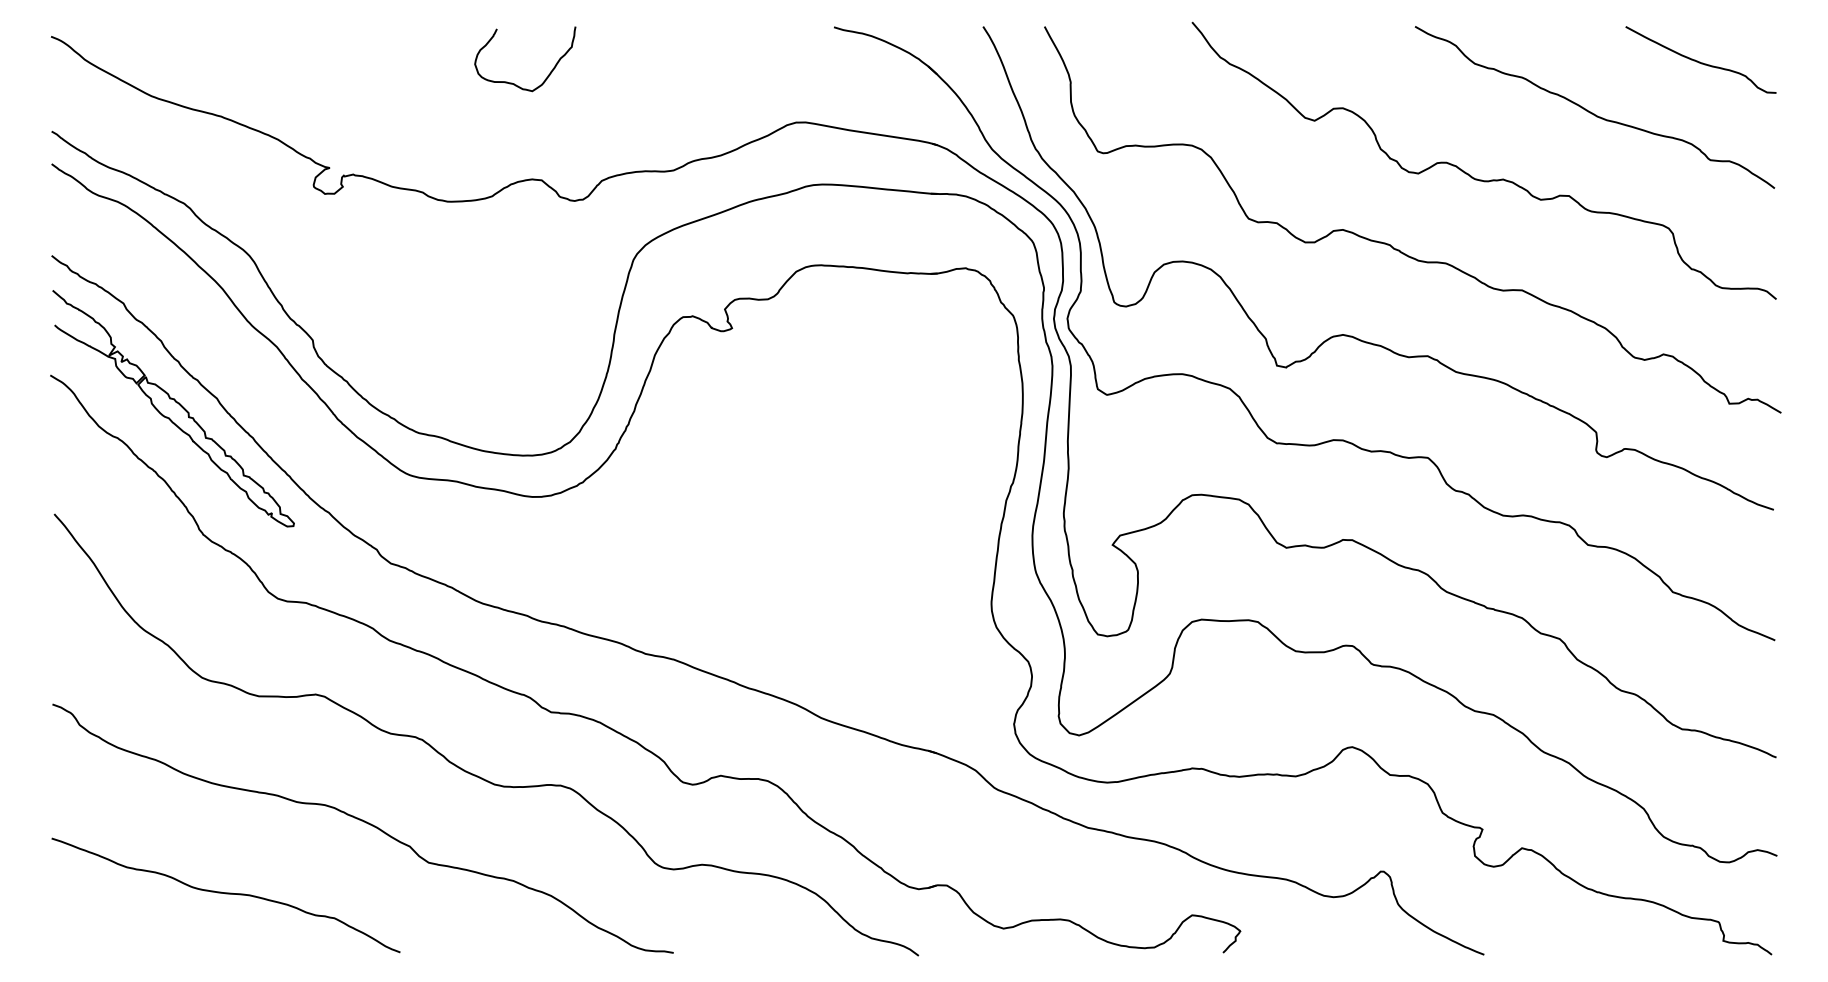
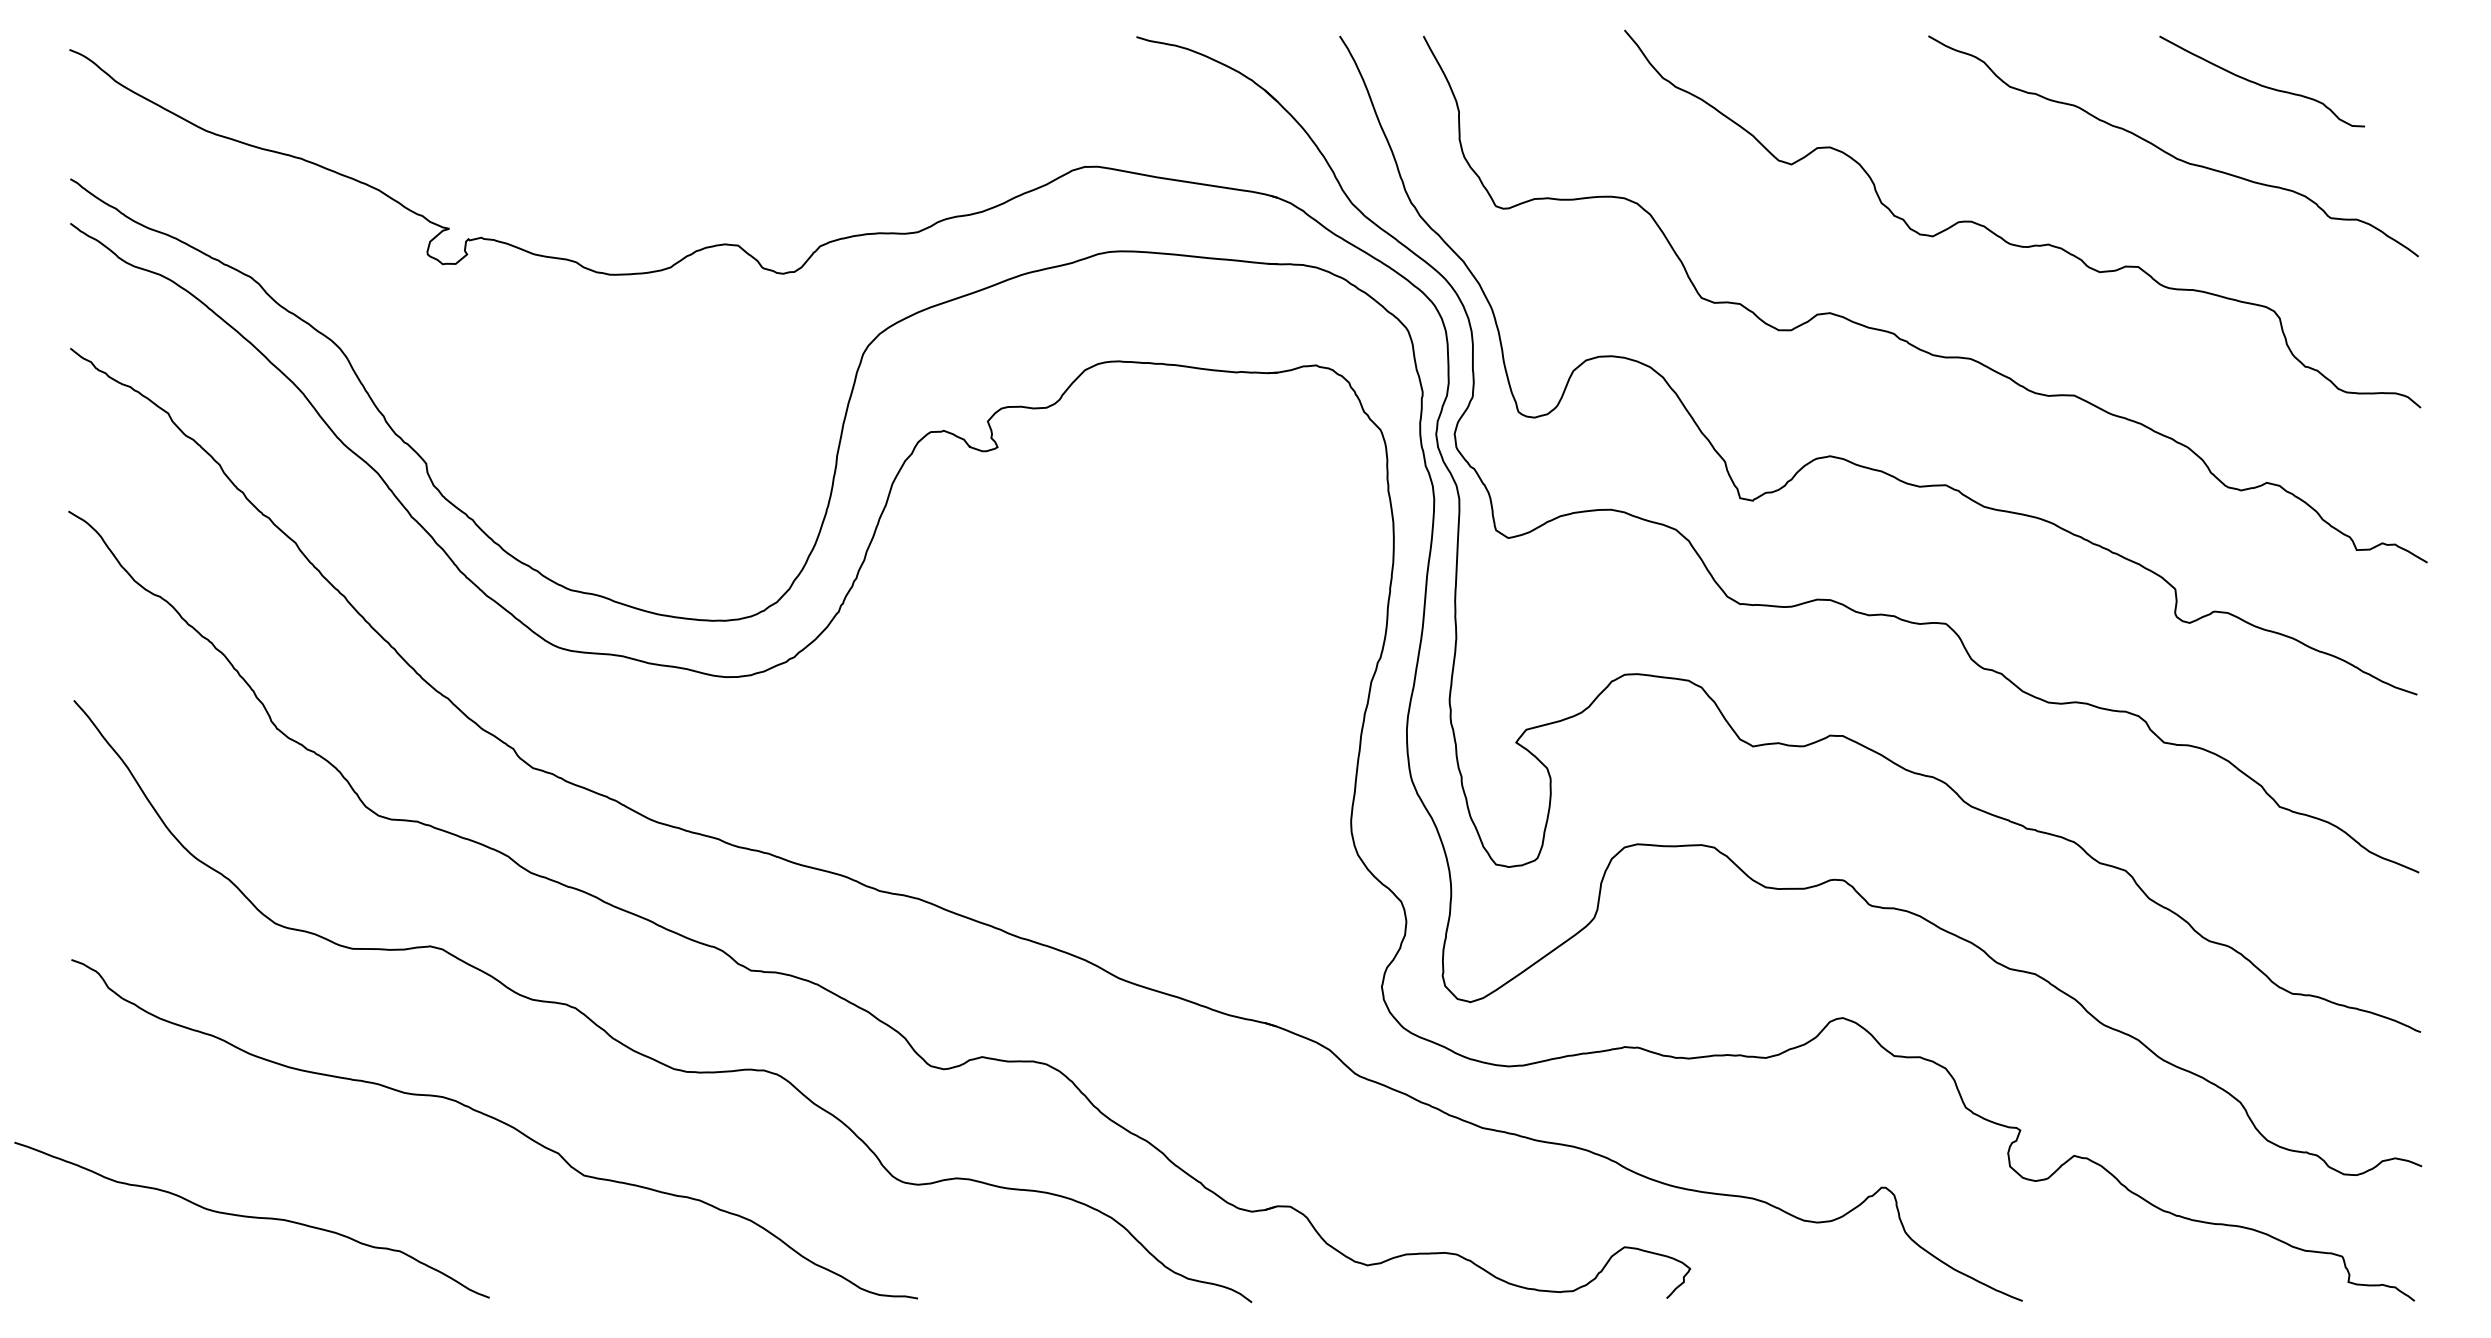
curve: (1700, 61) -> (2261, 83), moved
curve: (514, 83) -> (701, 113), removed
part: (173, 408) -> (236, 556), removed
curve: (225, 894) -> (251, 1218), moved

